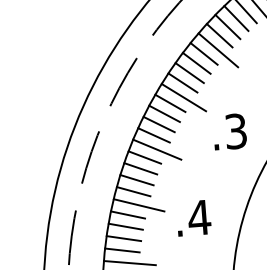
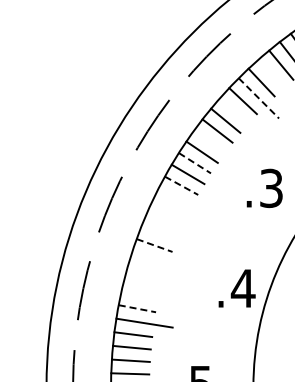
line: (227, 26) -> (270, 73), removed
line: (218, 50) -> (259, 98), solid -> dashed
line: (196, 63) -> (234, 110), removed
line: (183, 97) -> (217, 146), removed
line: (164, 114) -> (194, 163), solid -> dashed
line: (153, 135) -> (181, 185), solid -> dashed
line: (156, 149) -> (183, 201), removed
line: (144, 157) -> (169, 209), removed
line: (139, 168) -> (163, 220), removed
line: (136, 180) -> (158, 233), removed
line: (133, 191) -> (154, 245), solid -> dashed
line: (139, 204) -> (159, 260), removed
line: (127, 215) -> (146, 270), removed
text: (193, 218) -> (236, 288), moved
line: (125, 226) -> (142, 282), removed
line: (123, 238) -> (139, 295), removed
line: (122, 250) -> (137, 308), solid -> dashed

